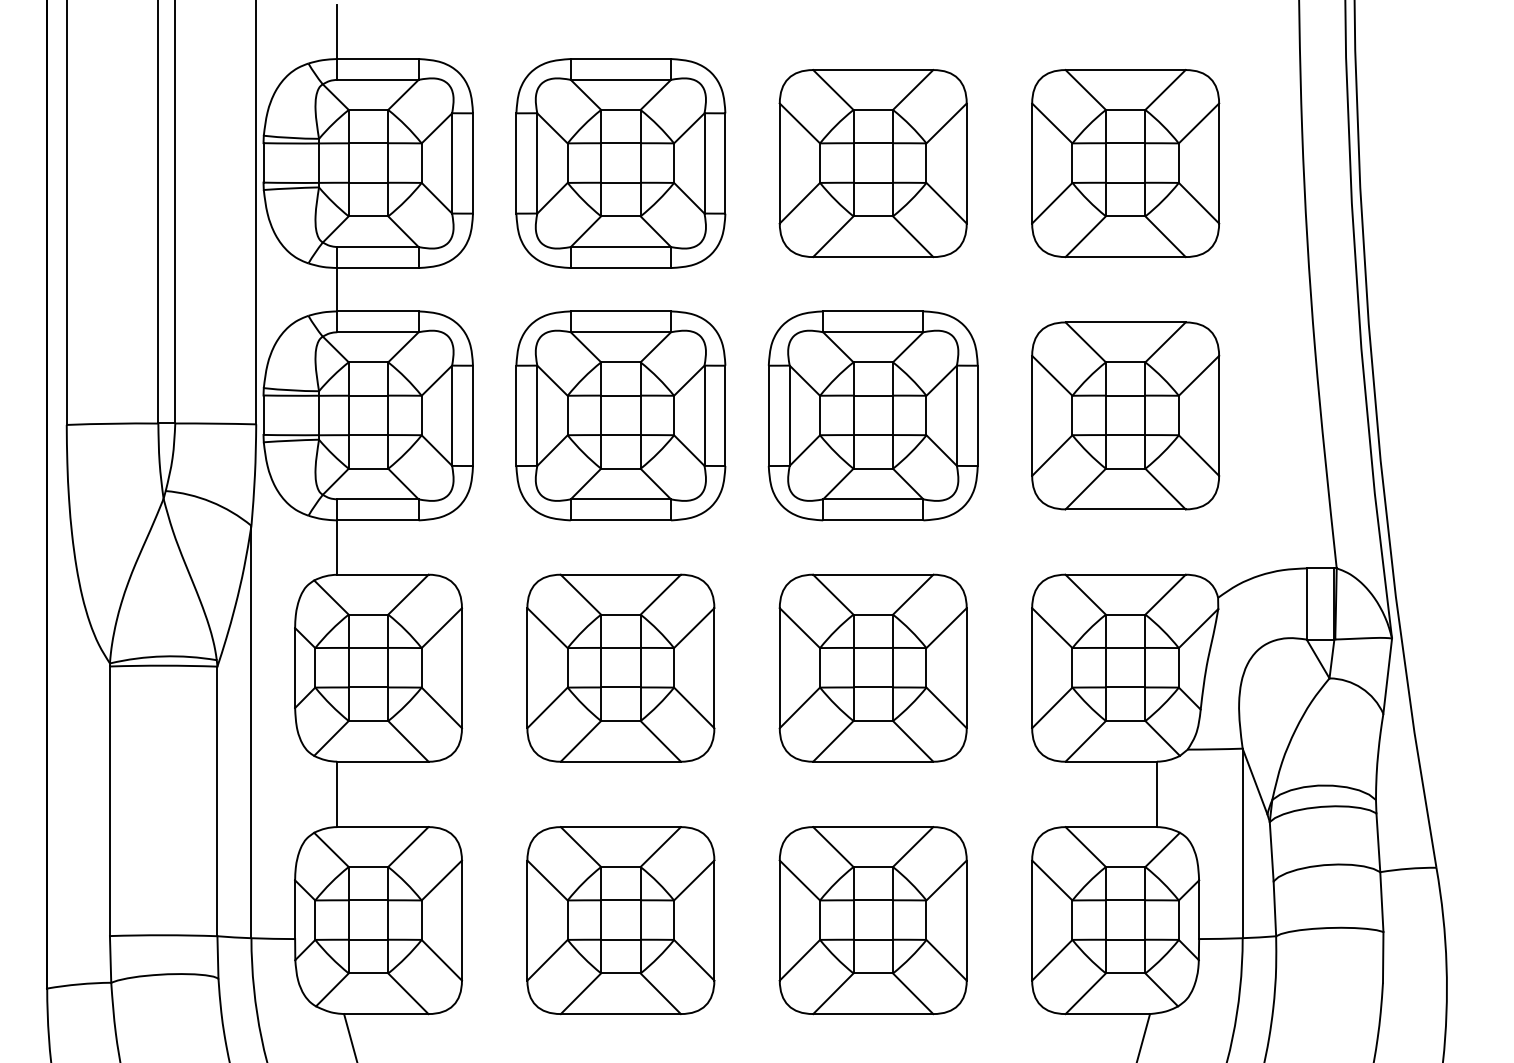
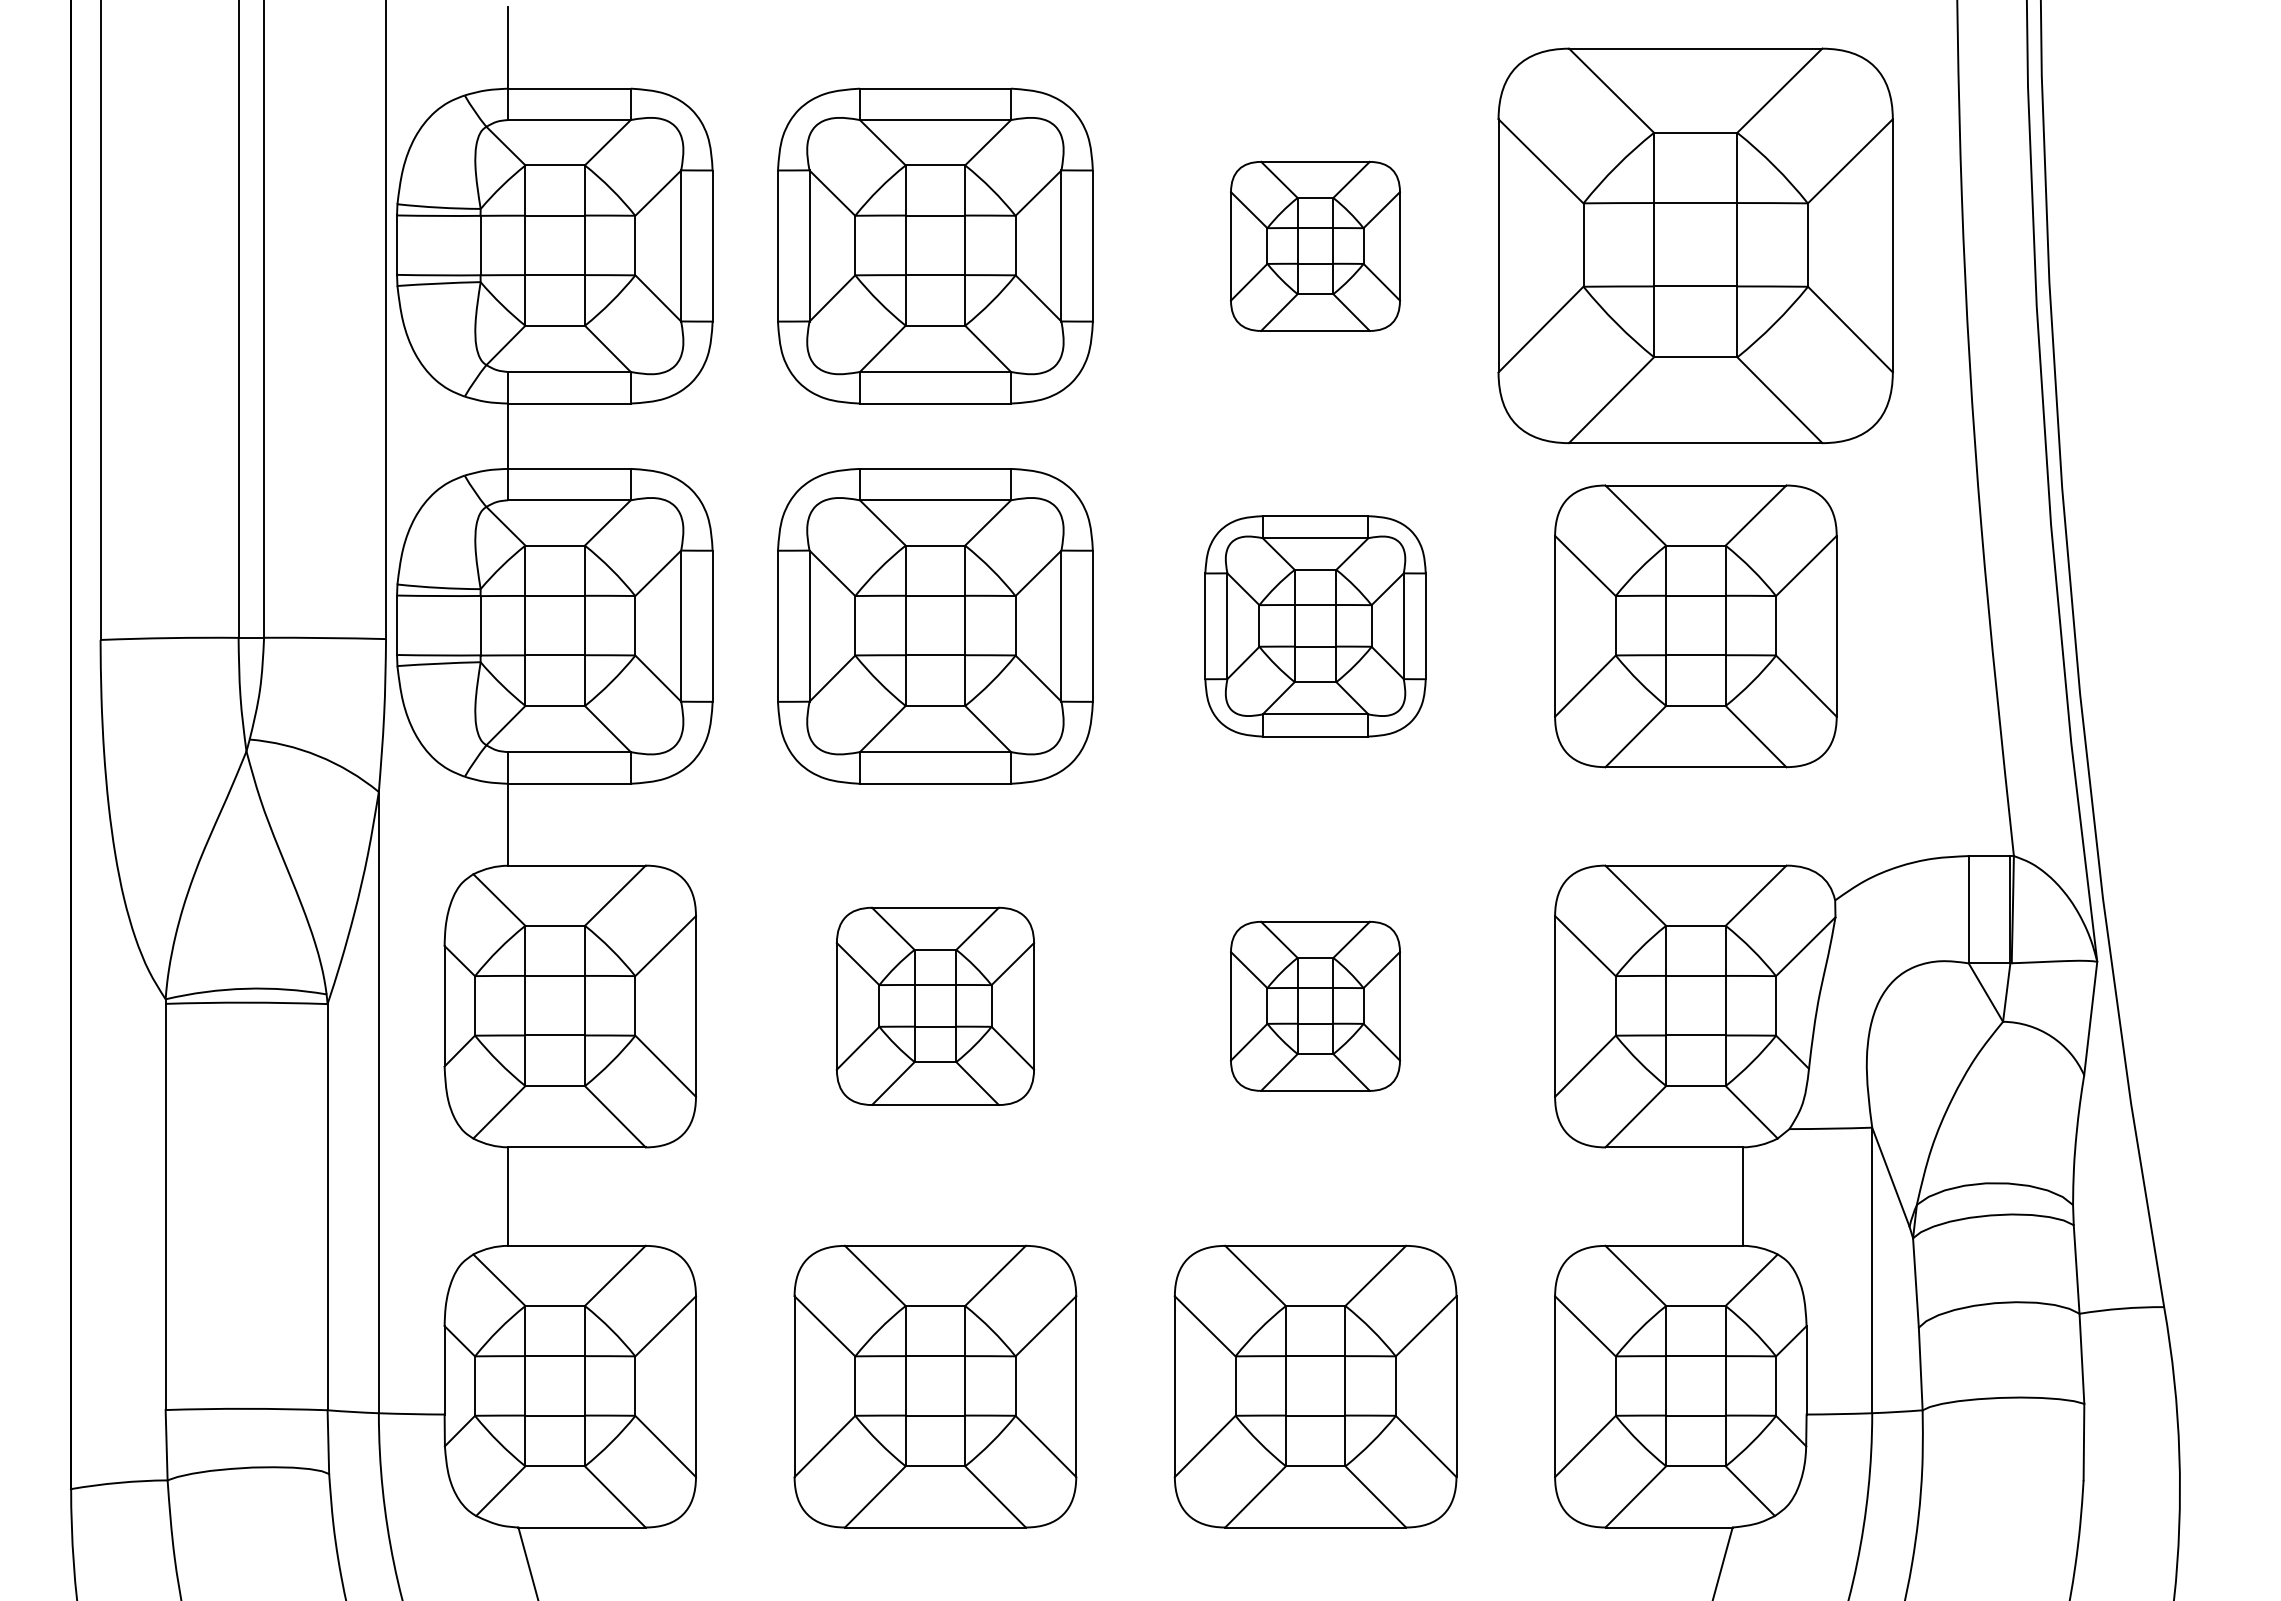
part: (872, 163) -> (1314, 246), size x0.6
part: (1125, 163) -> (1695, 246), size x1.4
part: (872, 415) -> (1314, 625), size x0.7
part: (620, 667) -> (934, 1005), size x0.7
part: (872, 667) -> (1314, 1005), size x0.6

